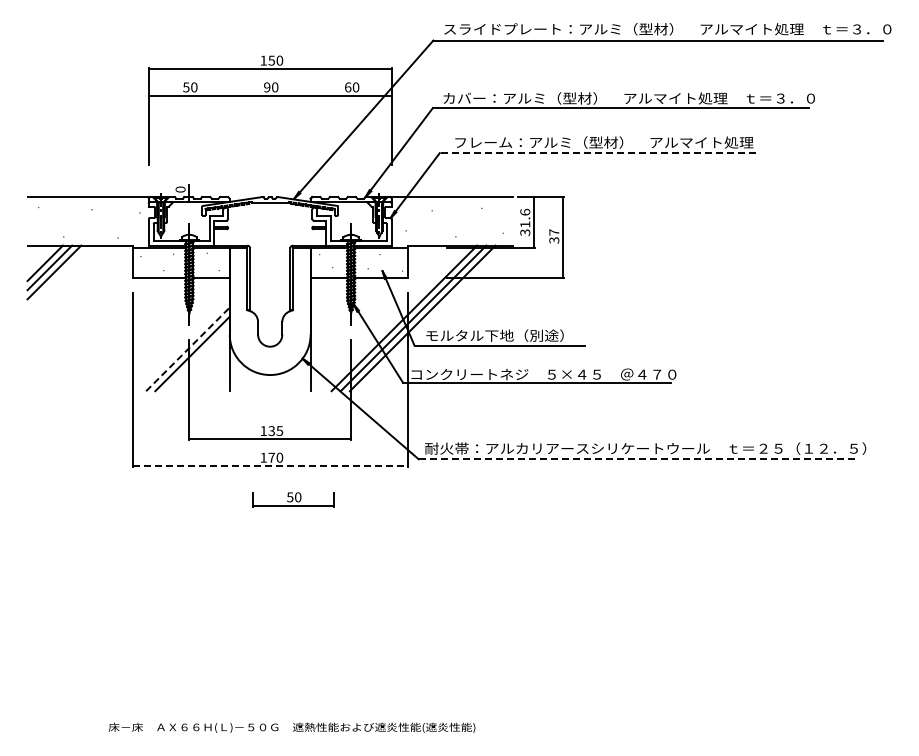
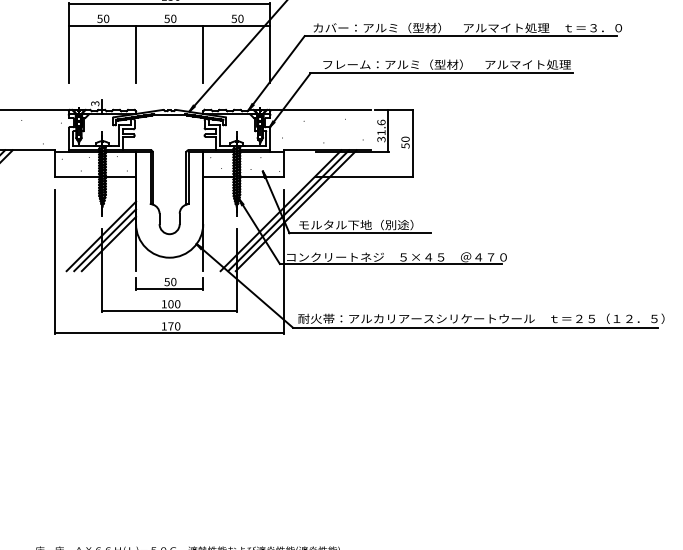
text: (267, 87) -> (167, 18), 90 -> 50
text: (347, 87) -> (233, 18), 60 -> 50
line: (229, 129) -> (135, 53), added
line: (310, 129) -> (203, 53), added
line: (597, 153) -> (441, 73), dashed -> solid
text: (180, 189) -> (95, 103), 0 -> 3
text: (554, 236) -> (405, 142), 37 -> 50
line: (188, 349) -> (101, 236), dashed -> solid
line: (196, 358) -> (108, 243), added
text: (275, 430) -> (174, 303), 135 -> 100
line: (638, 459) -> (475, 327), dashed -> solid
line: (270, 466) -> (169, 333), dashed -> solid
part: (293, 499) -> (169, 283), moved

